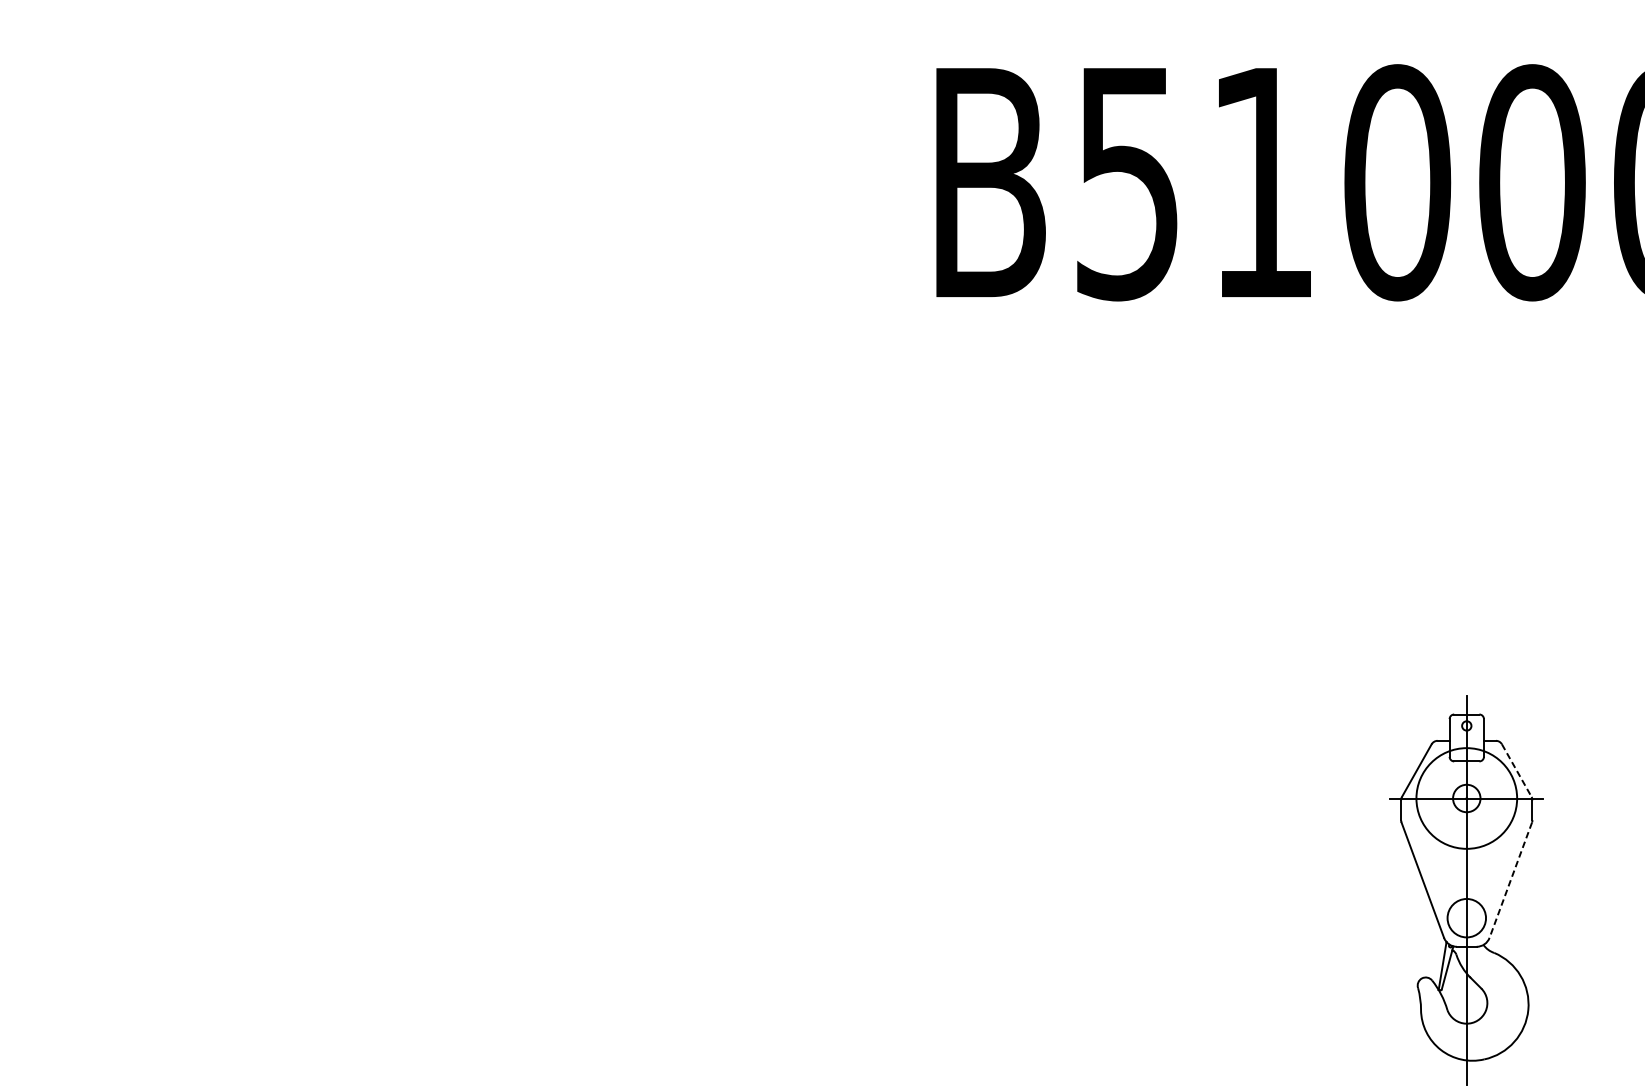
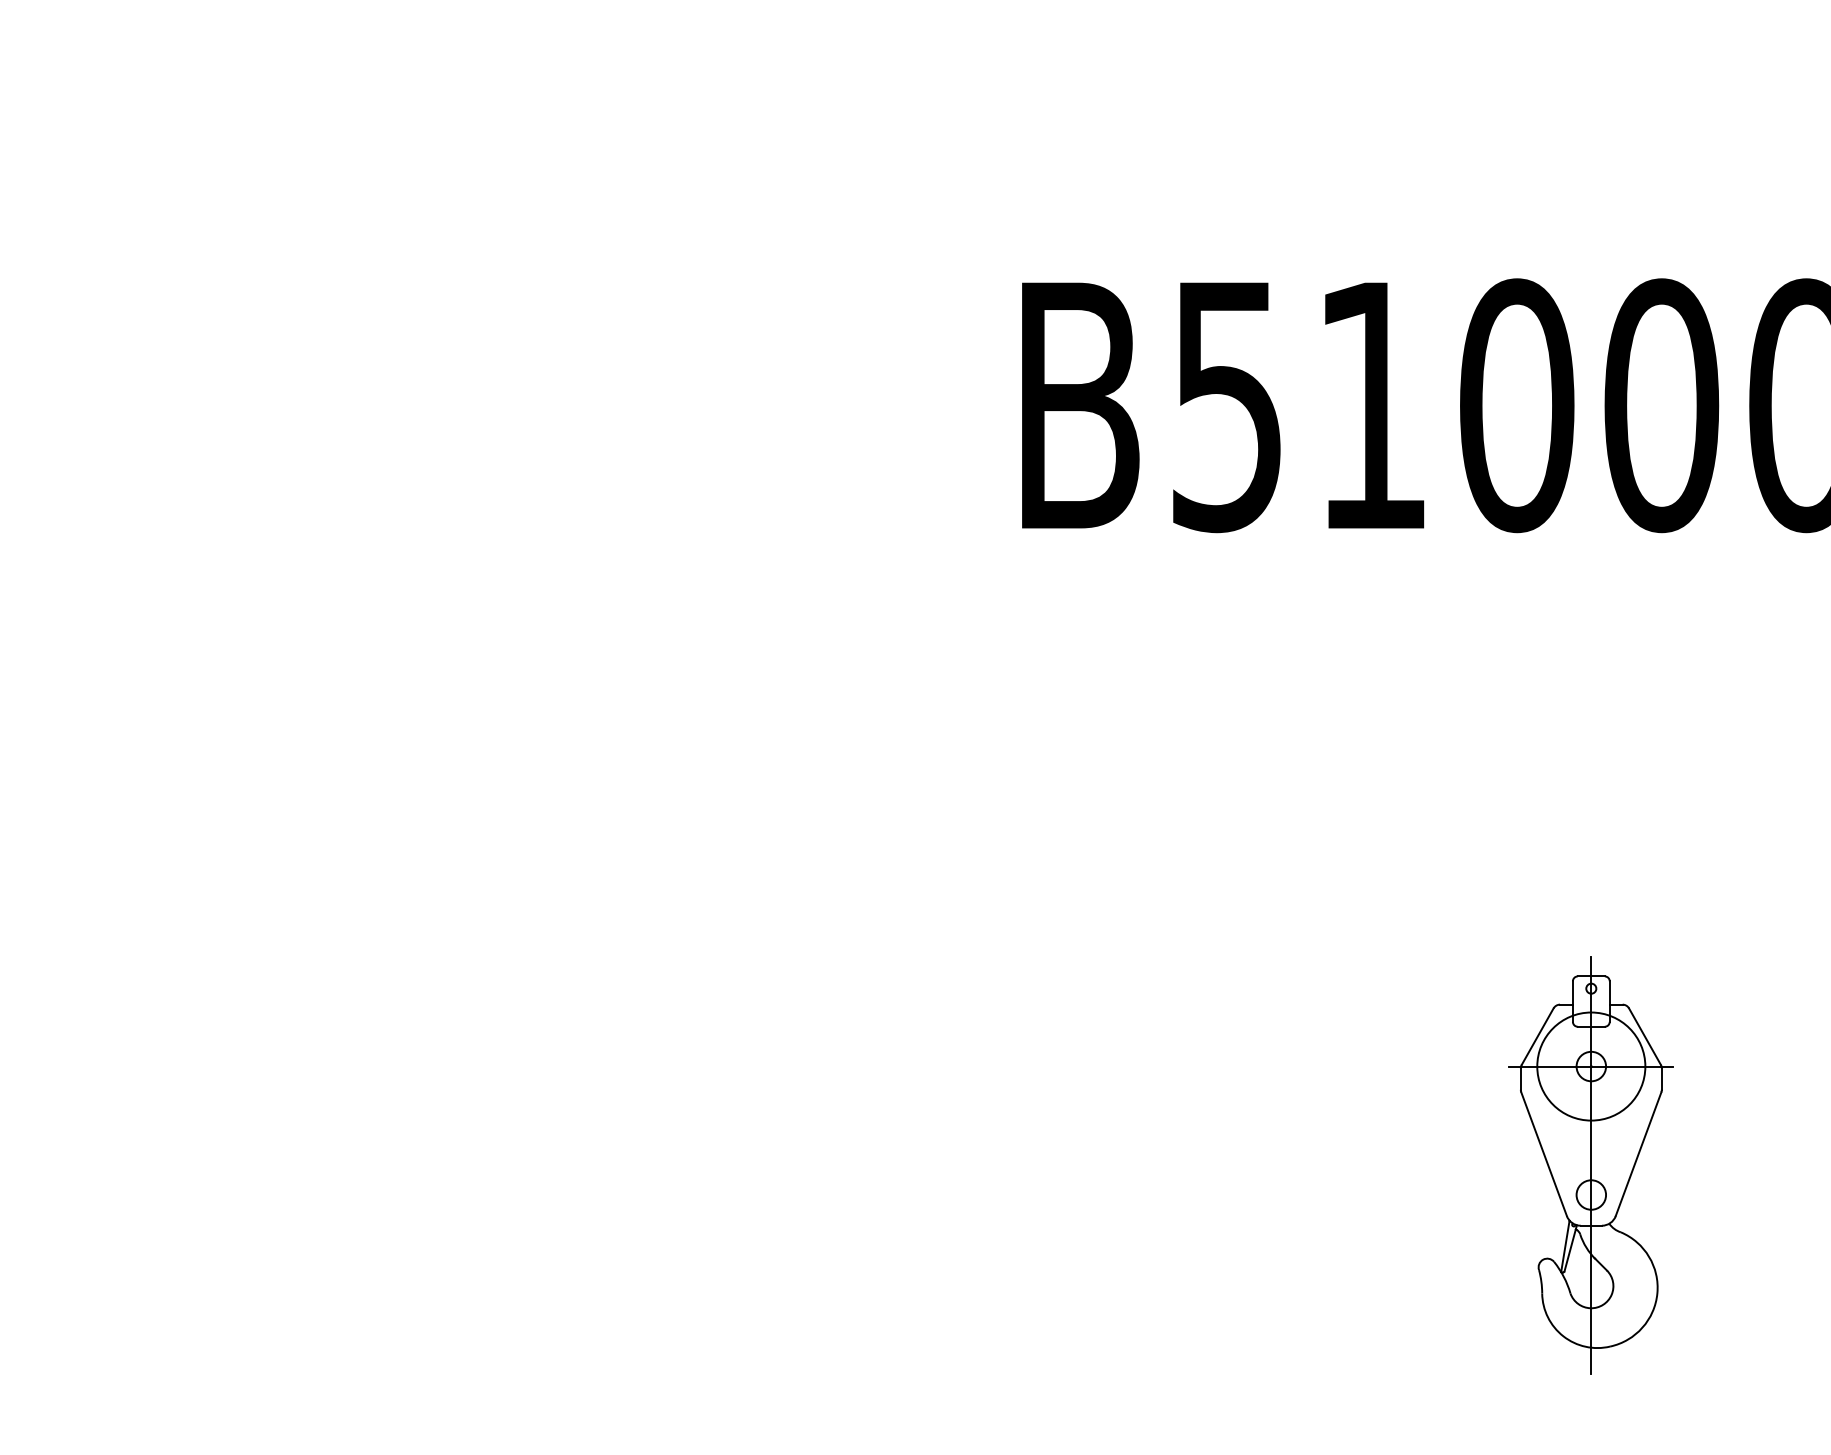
line: (1517, 771) -> (1645, 1037), dashed -> solid
line: (1510, 880) -> (1638, 1154), dashed -> solid
circle: (1466, 917) -> (1591, 1194), size x0.71

